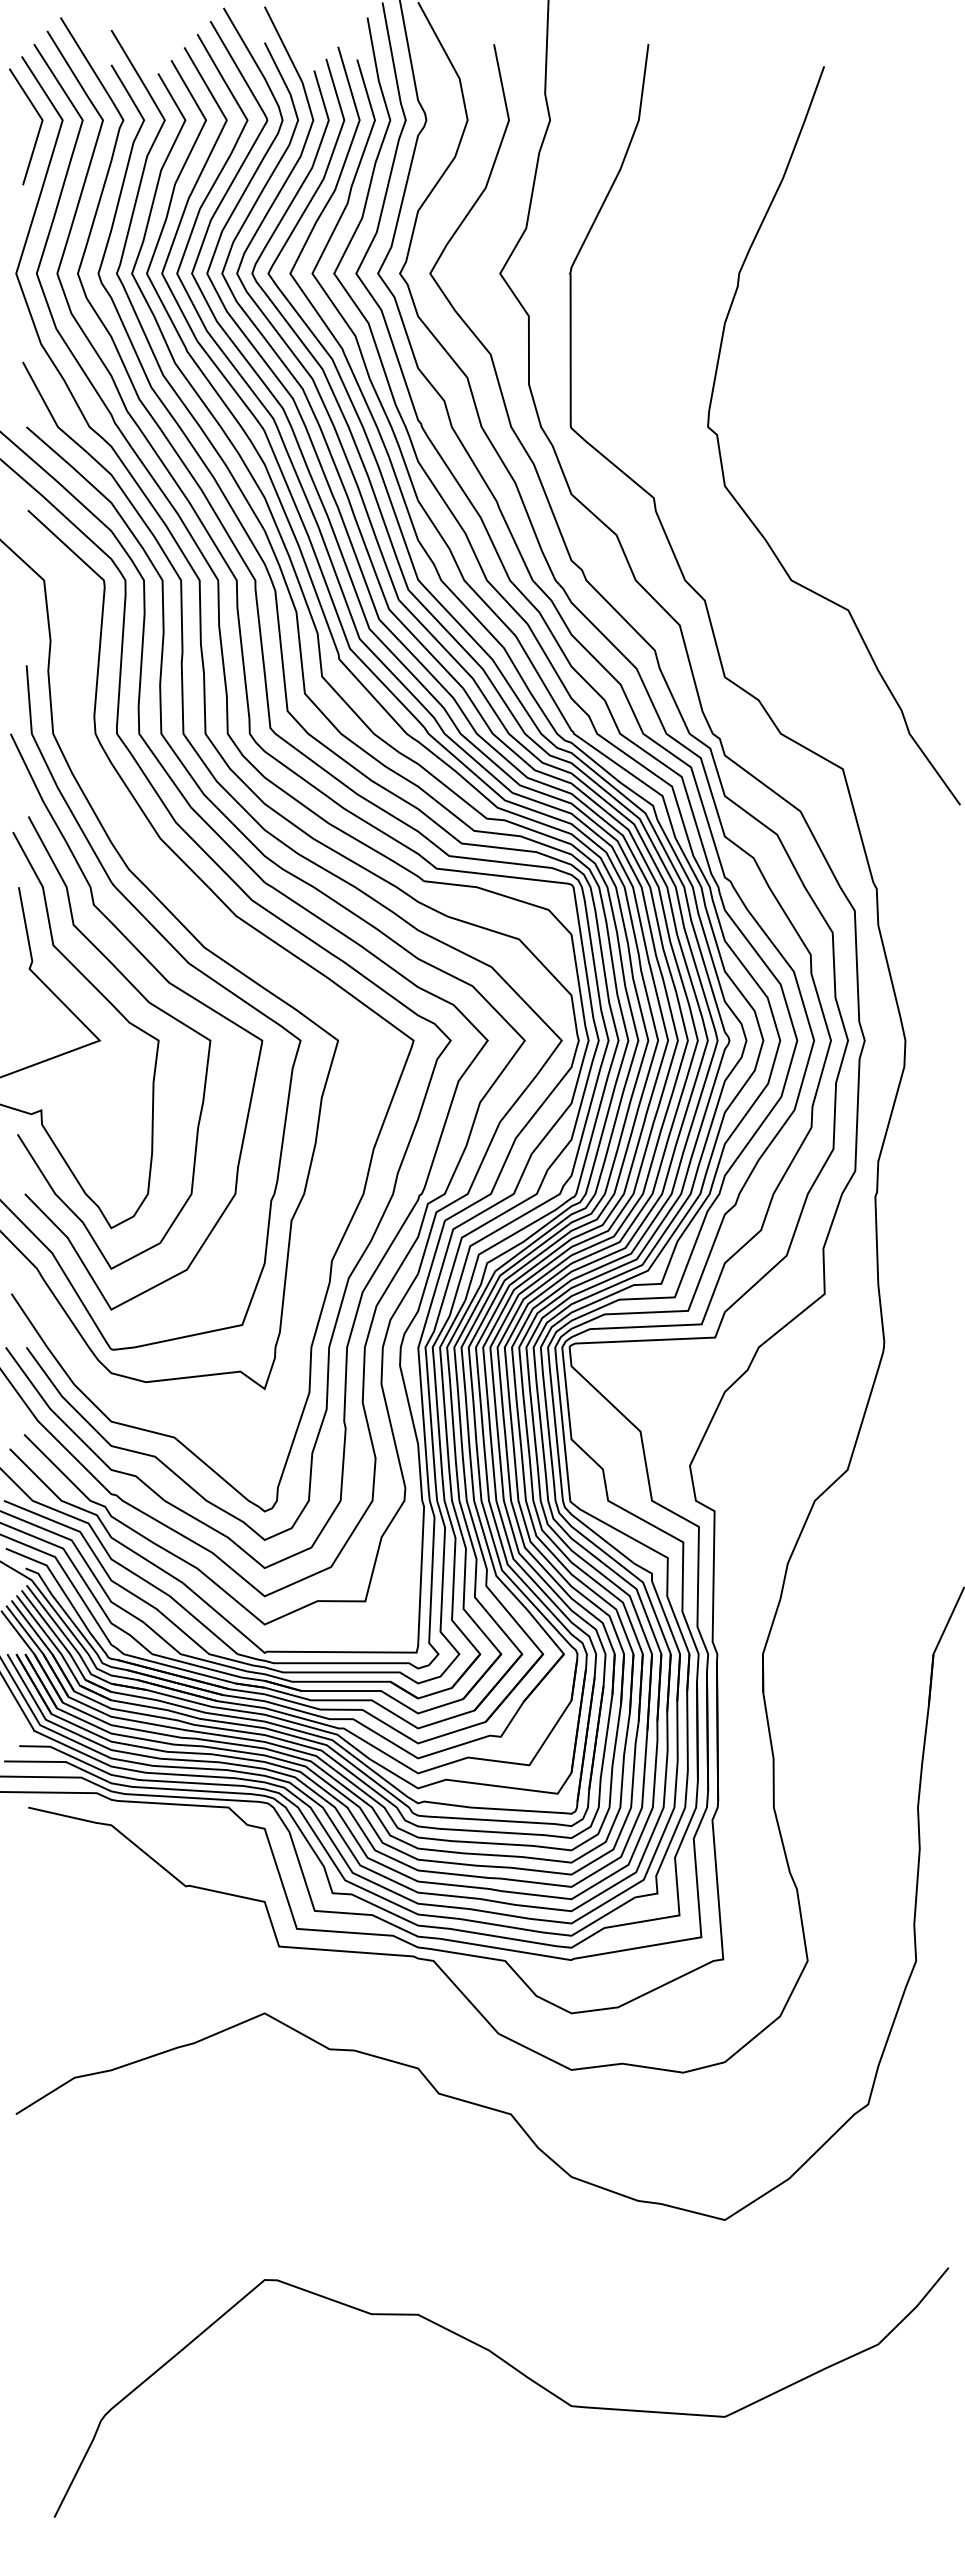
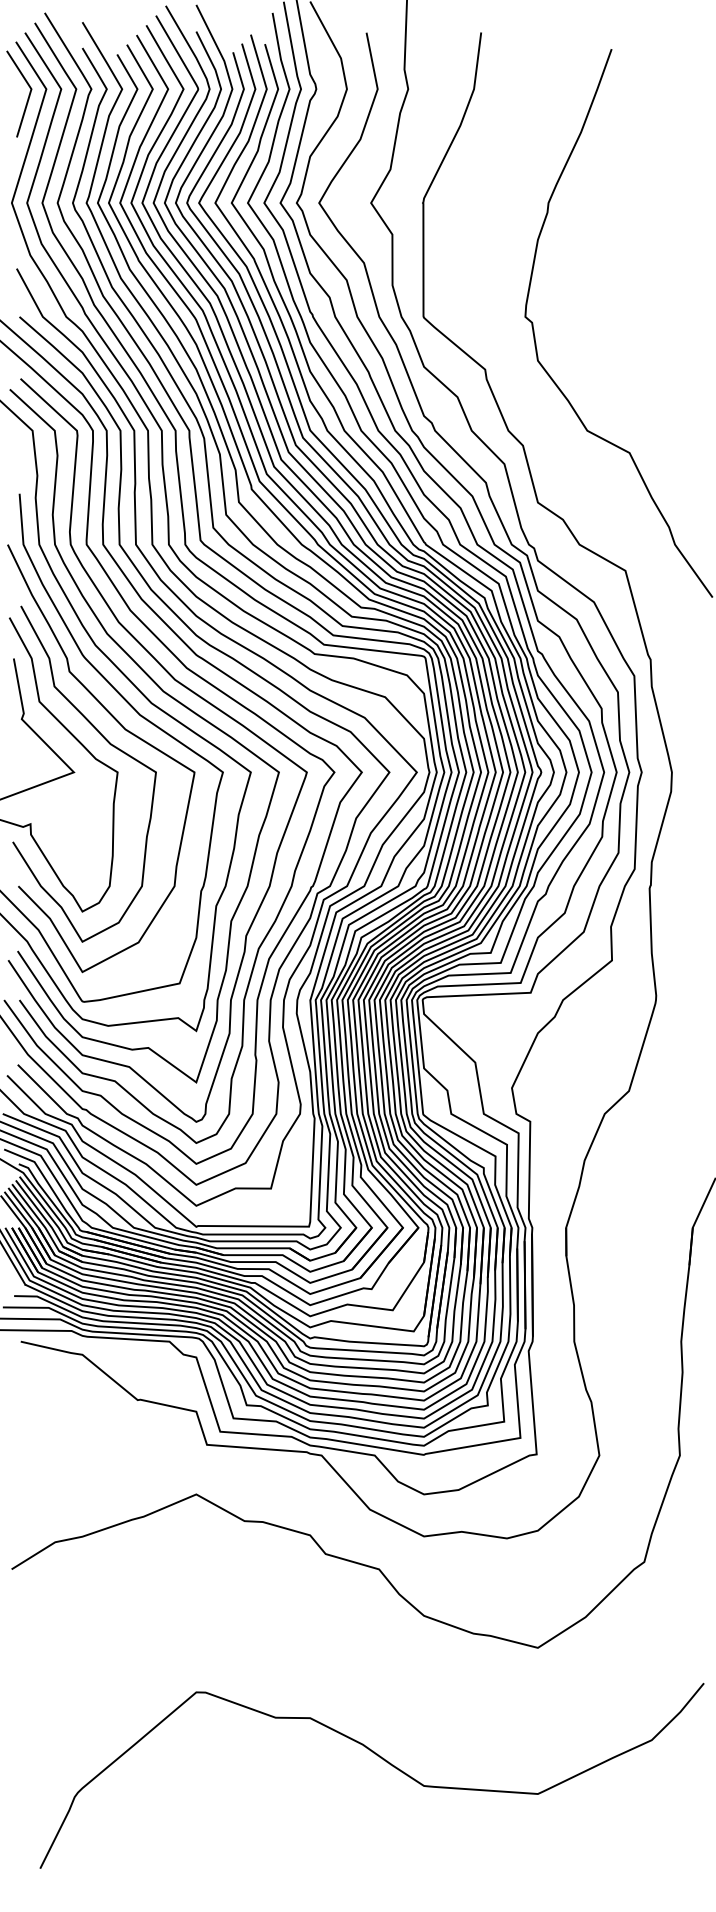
curve: (228, 938) -> (169, 696), added

